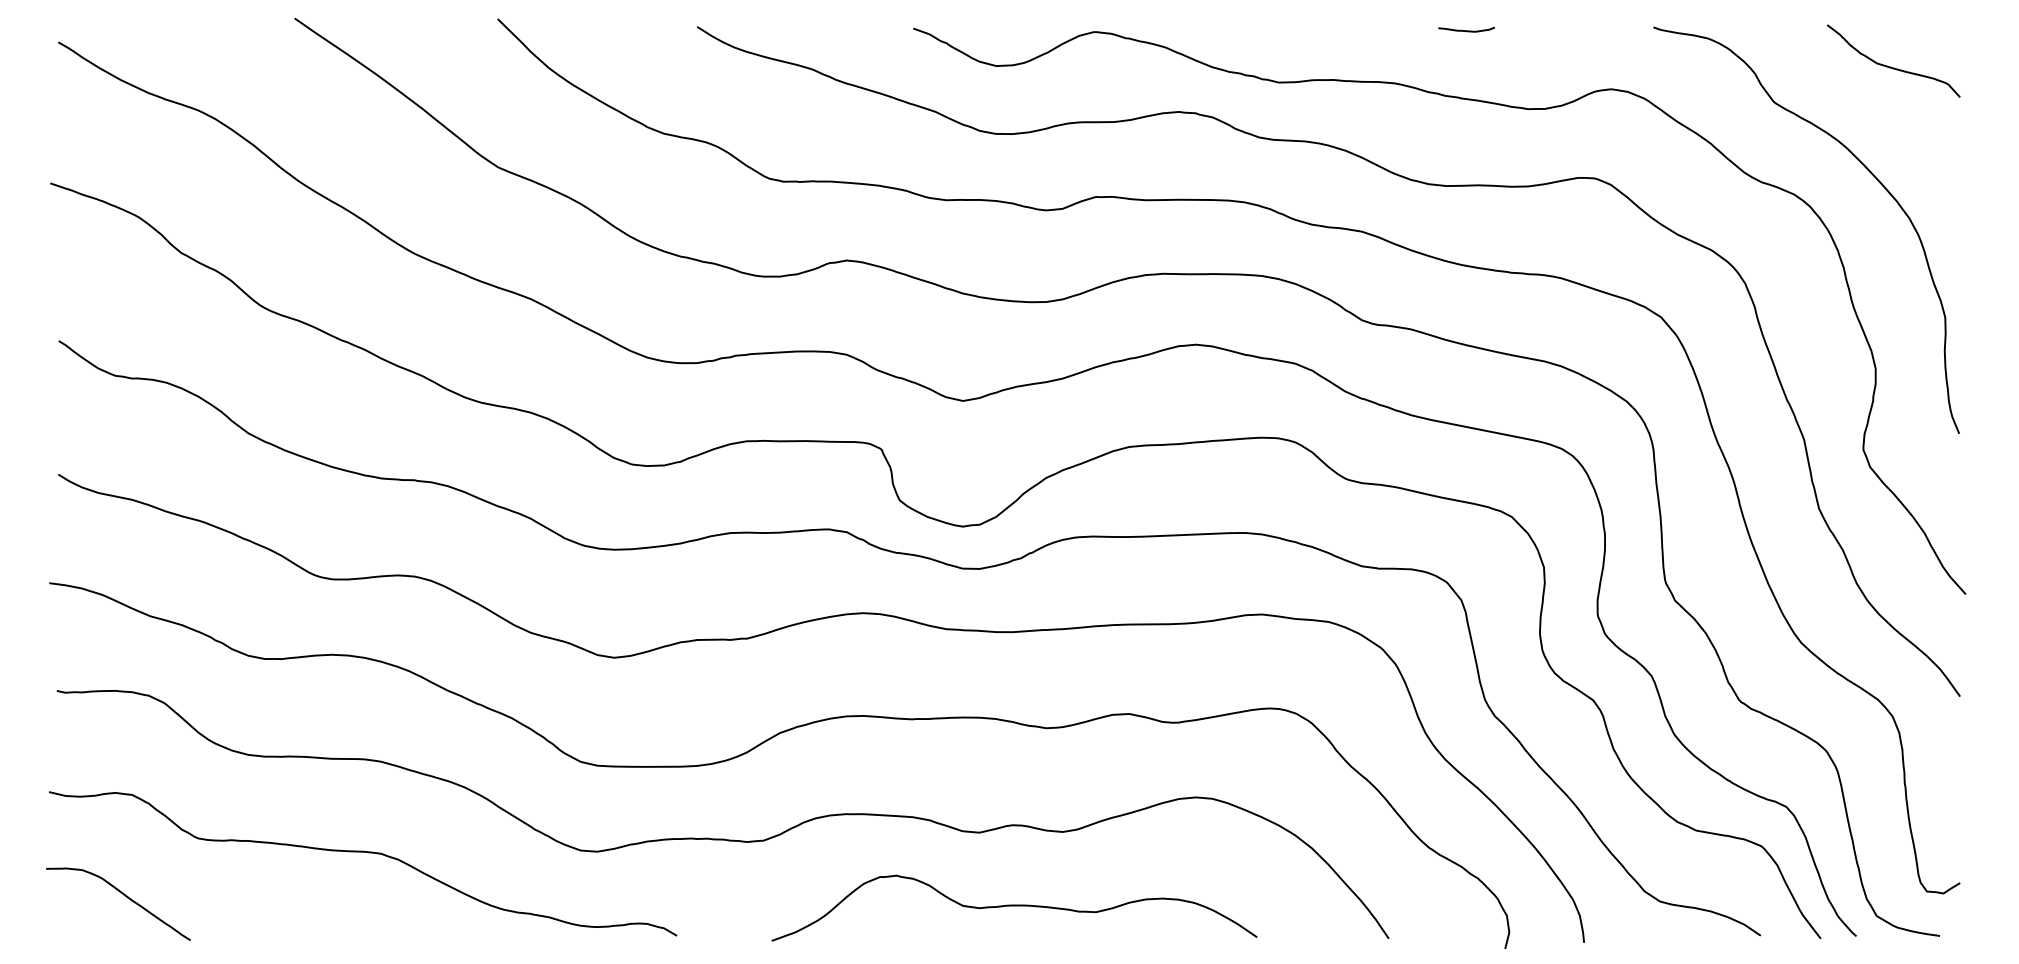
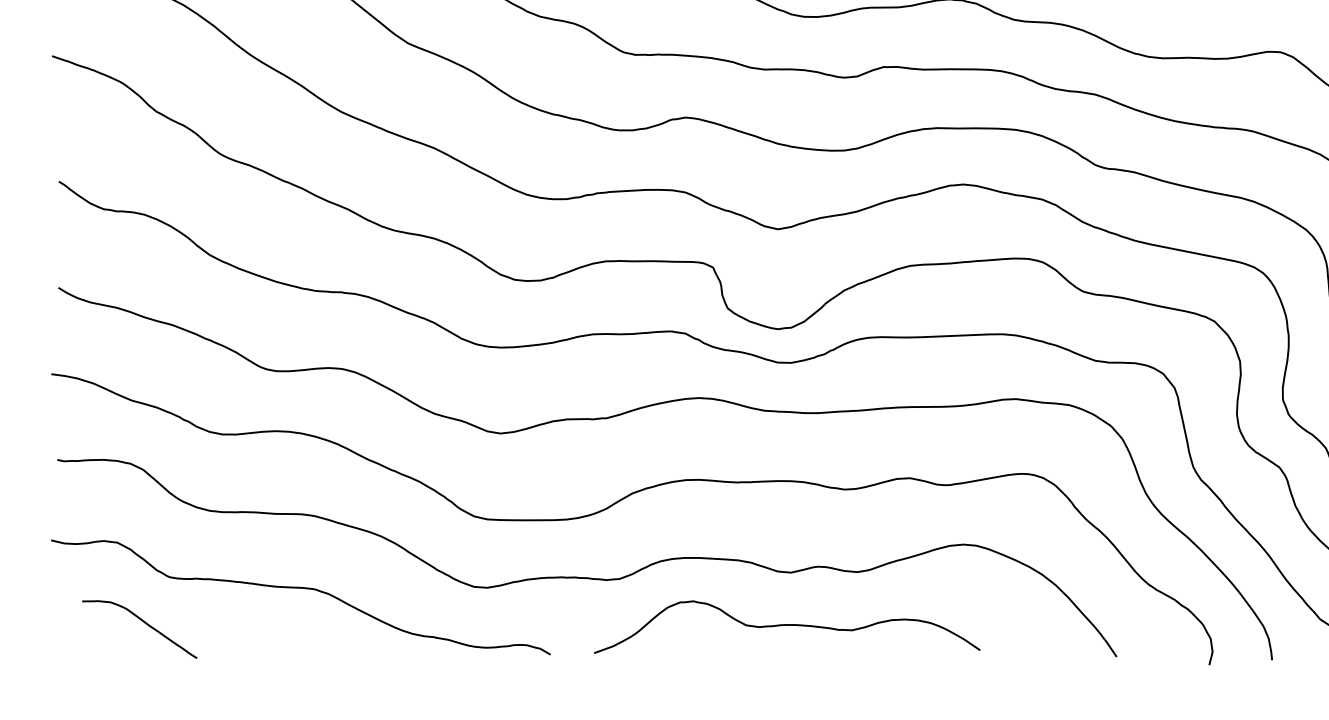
curve: (123, 895) -> (143, 622), moved
curve: (1014, 906) -> (787, 625), moved

